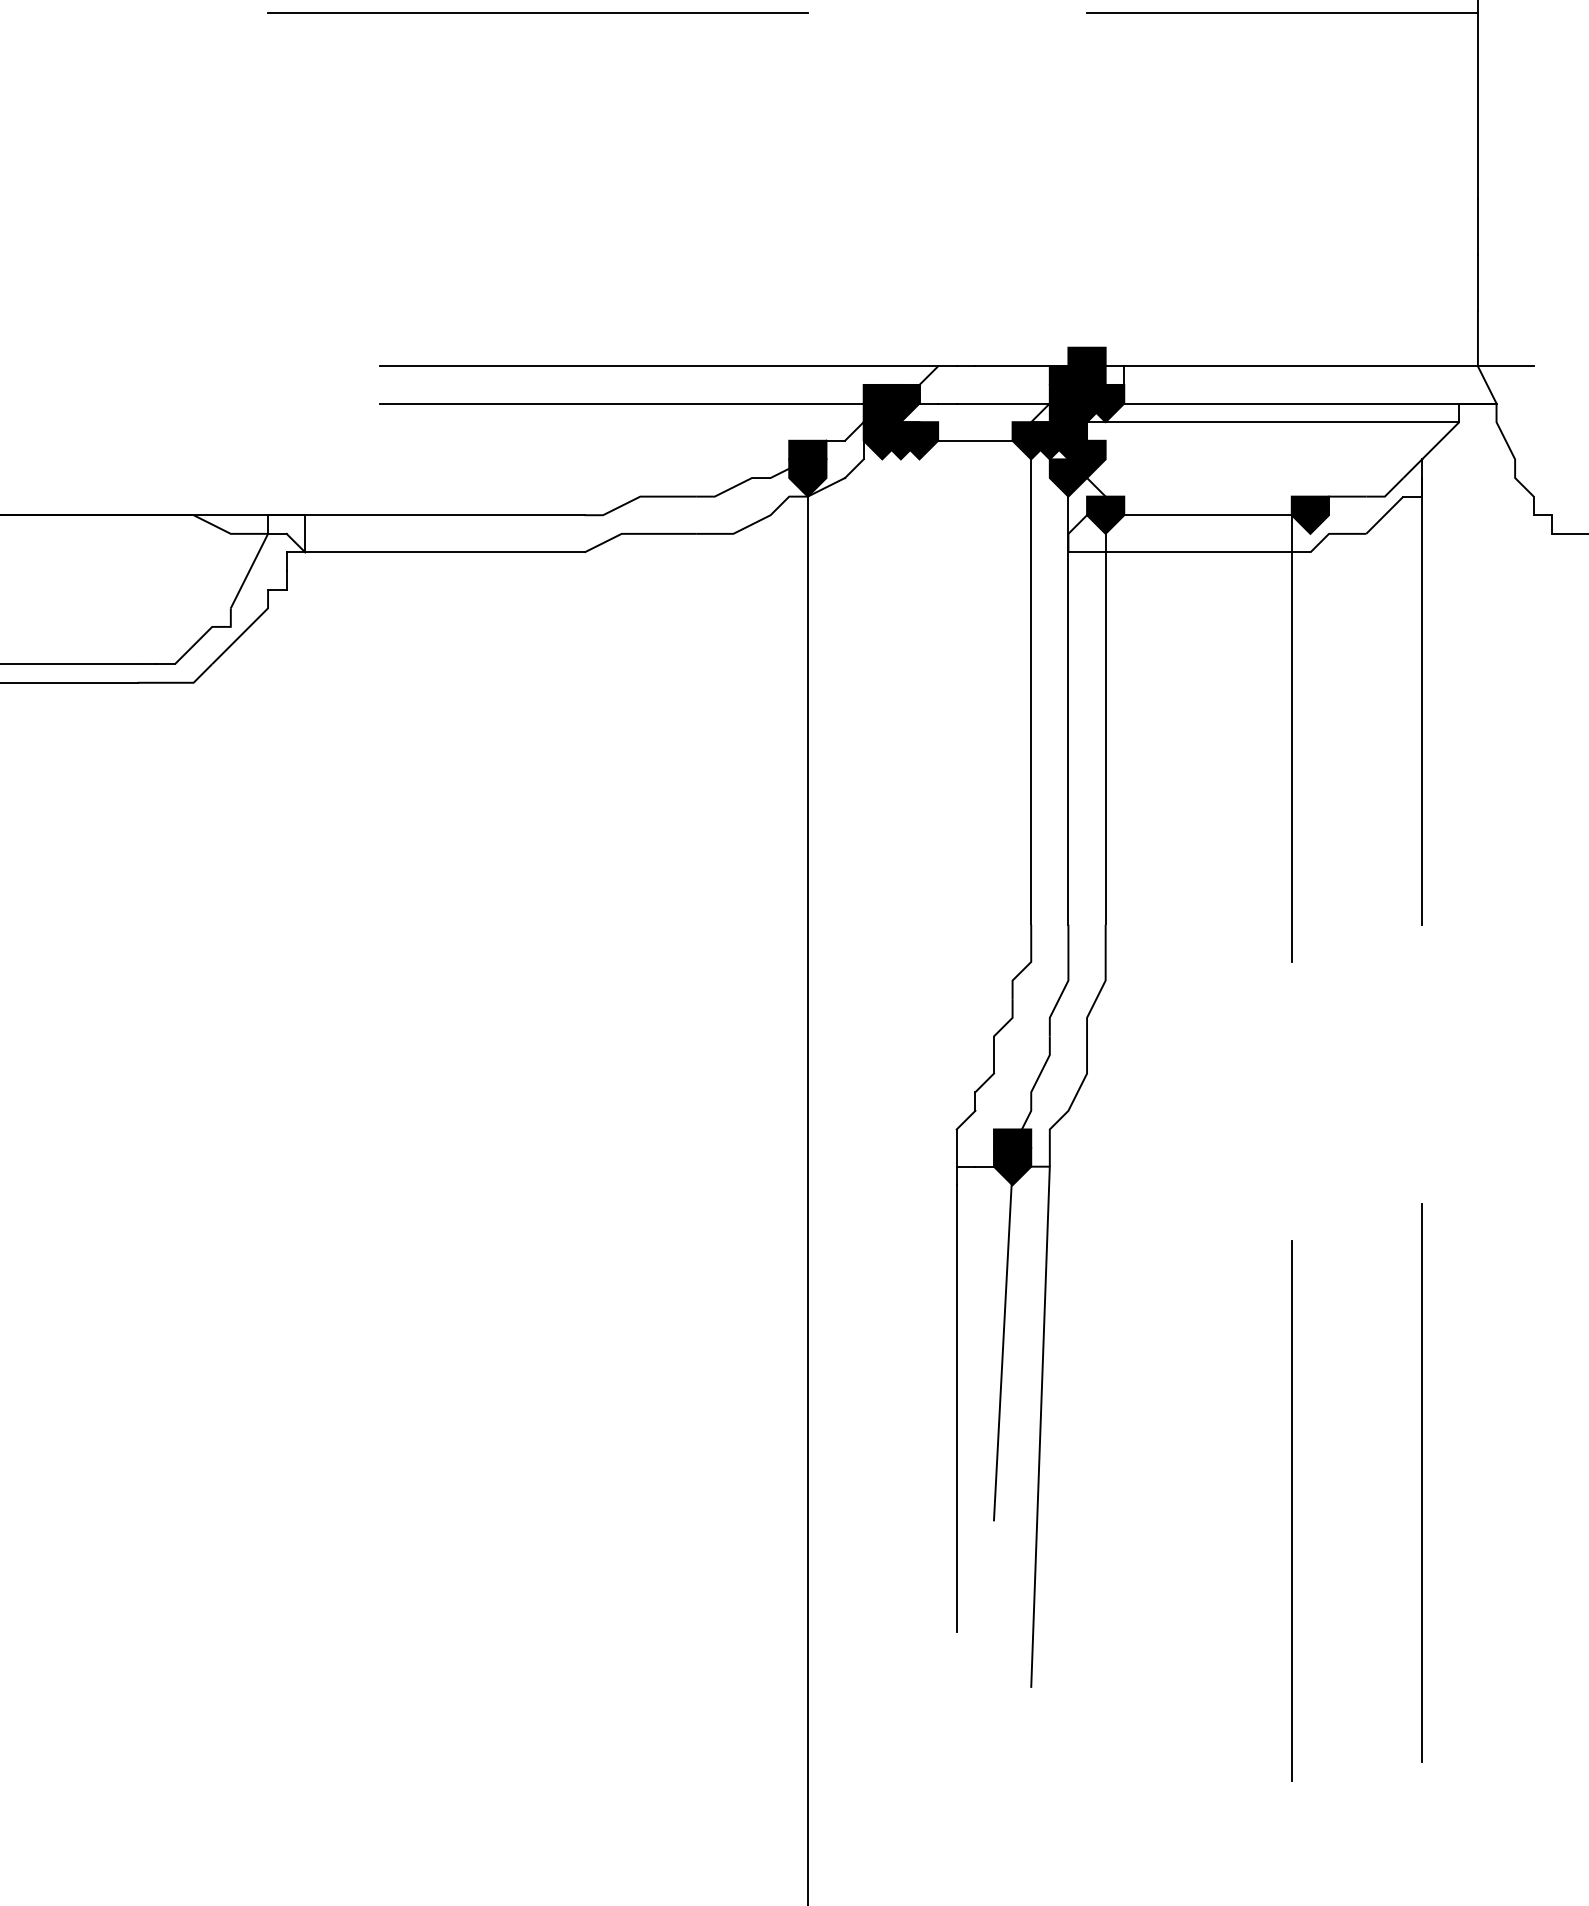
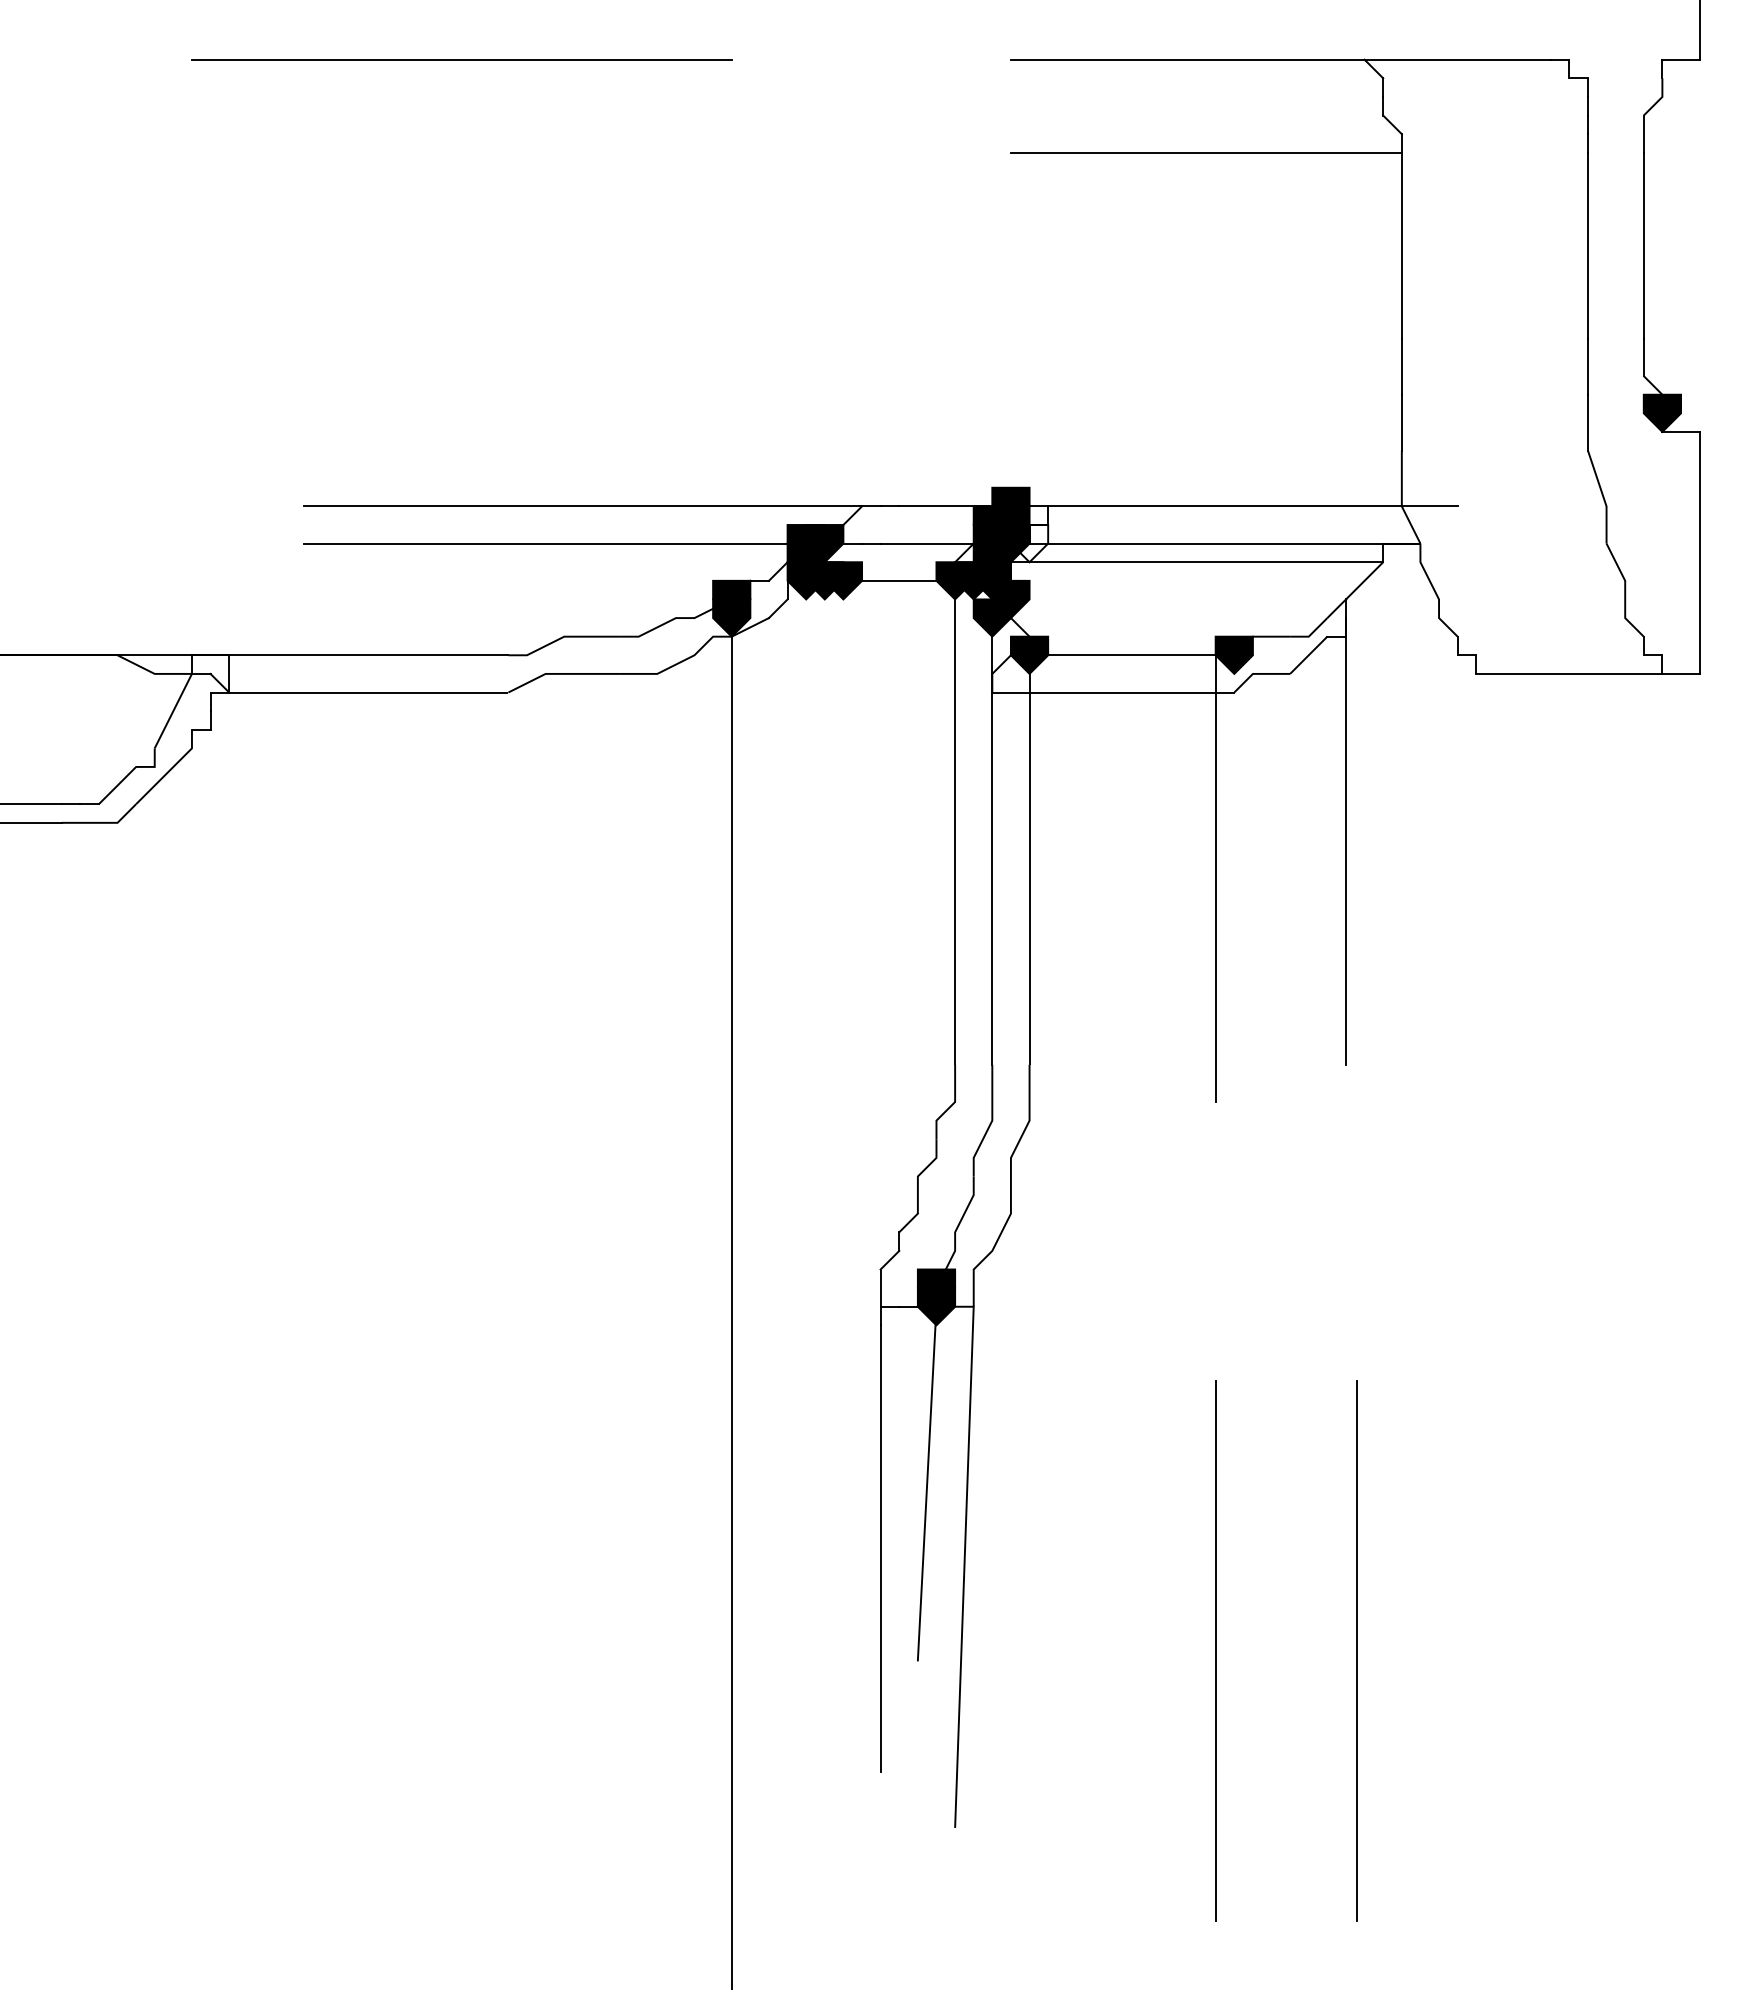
line: (537, 12) -> (461, 152), removed
fill: (1105, 403) -> (1029, 543), removed
line: (1421, 1482) -> (1345, 1622), removed
line: (1432, 1510) -> (1356, 1650), added

